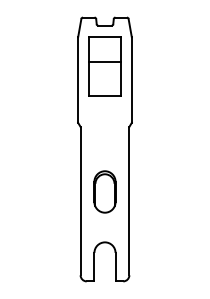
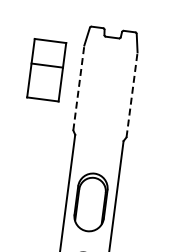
part: (104, 66) -> (46, 70), moved
line: (78, 80) -> (79, 88), solid -> dashed
line: (131, 80) -> (131, 95), solid -> dashed
part: (104, 191) -> (90, 201), size x1.4

